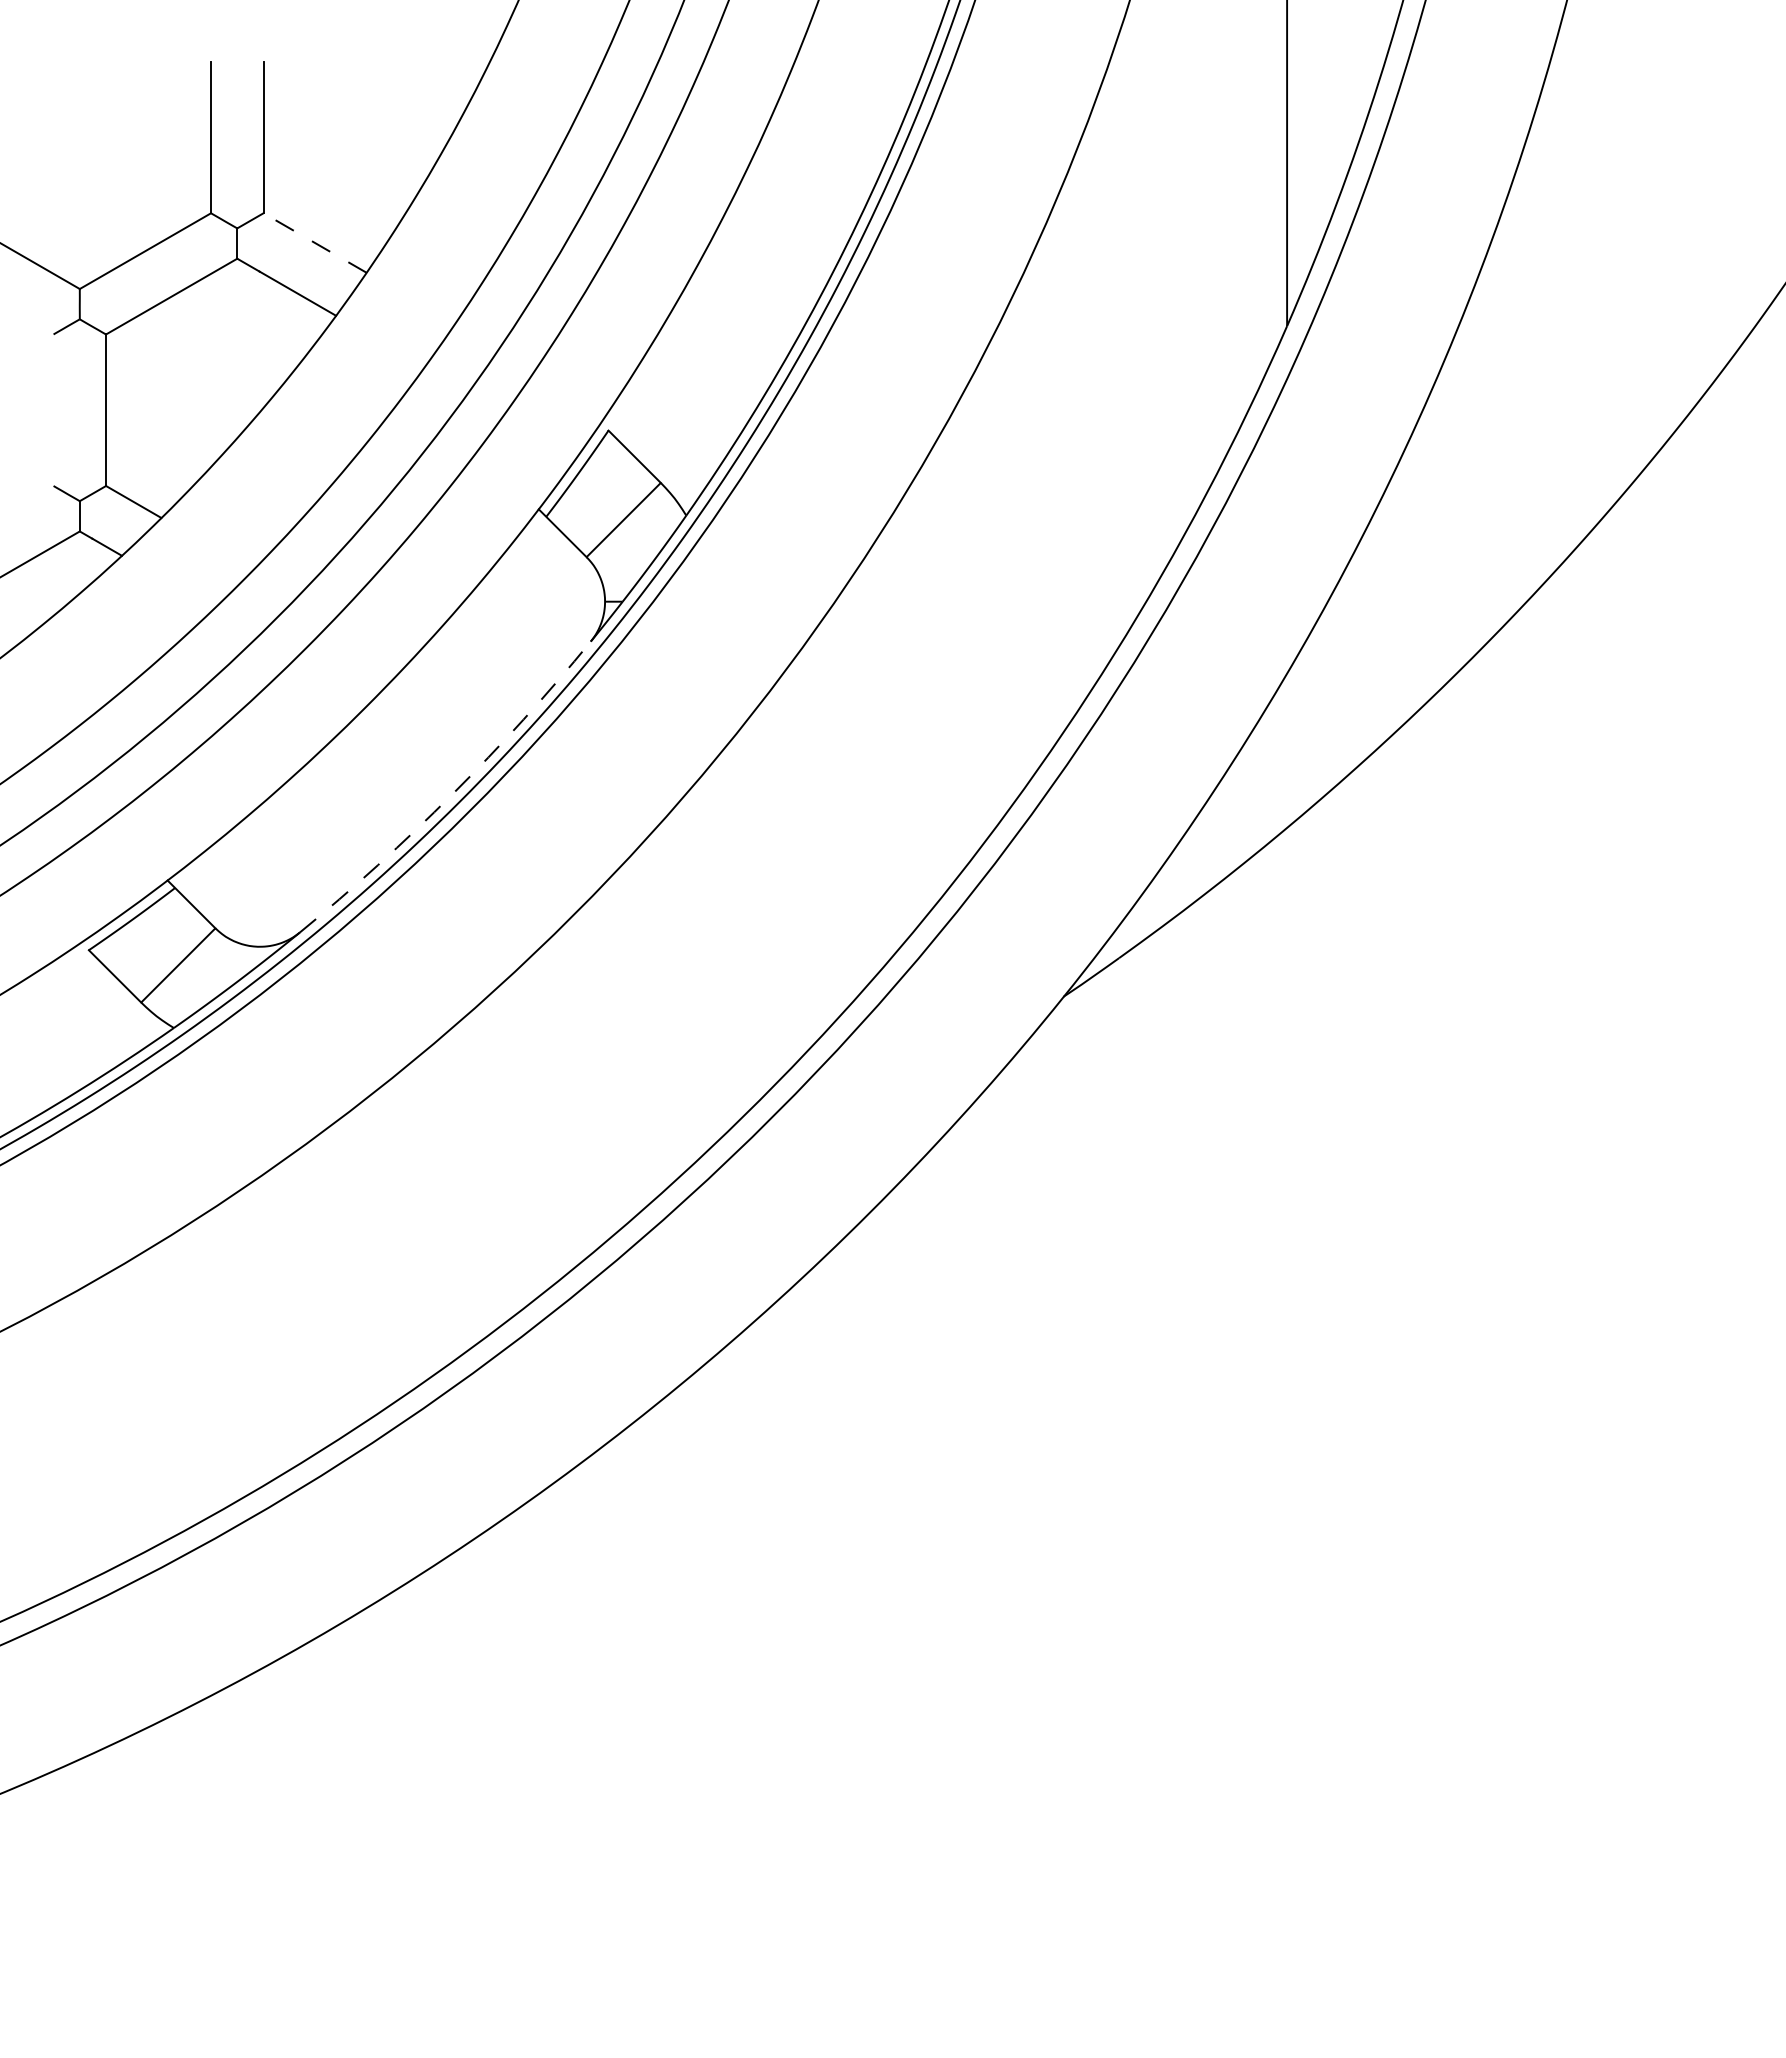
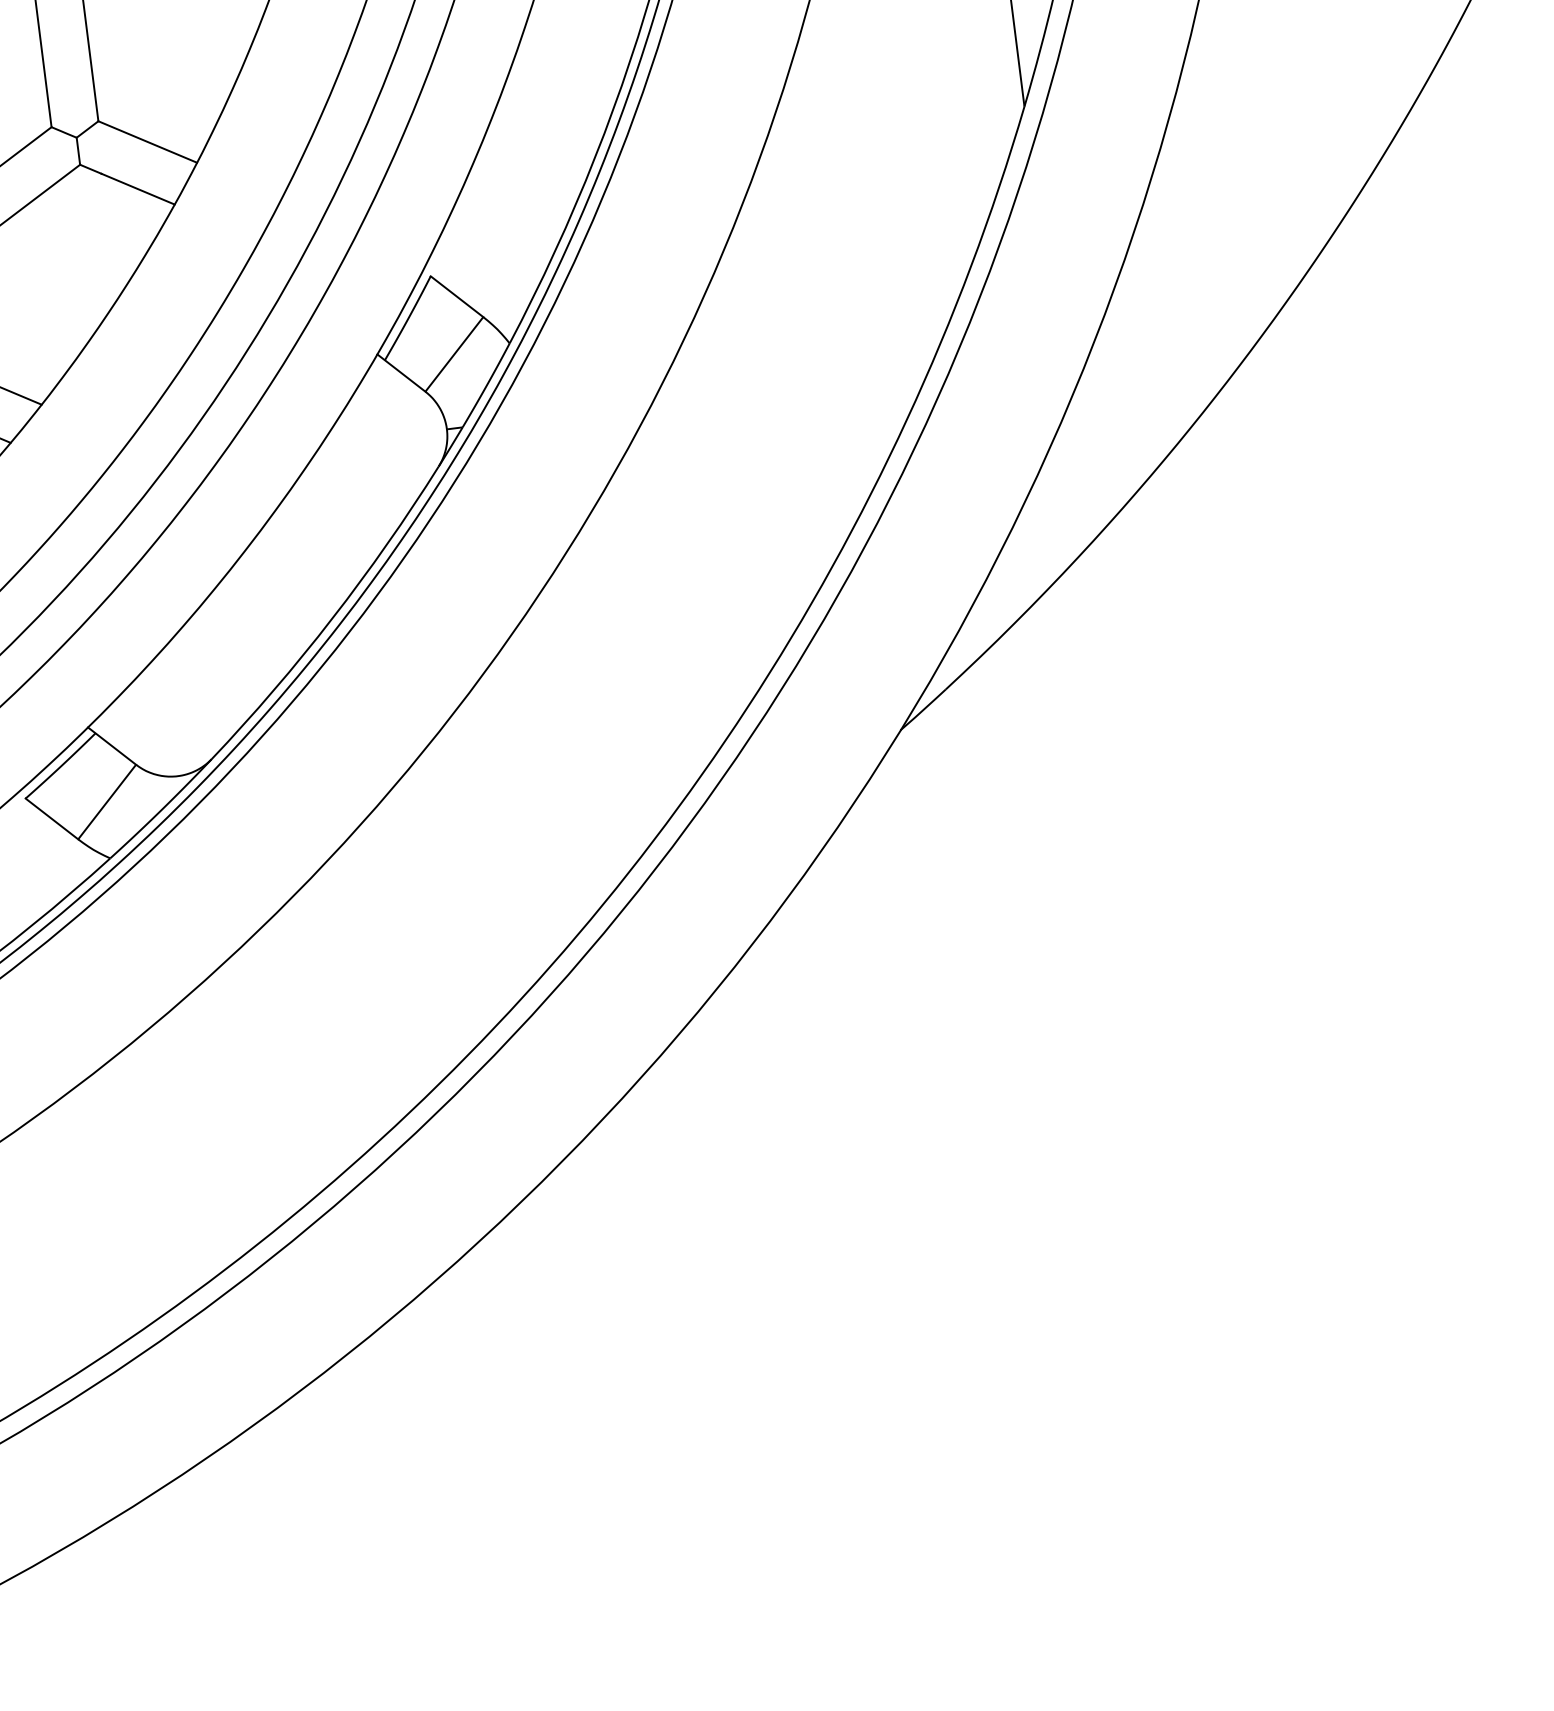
line: (314, 242) -> (147, 141), dashed -> solid
arc: (452, 794) -> (332, 618), dashed -> solid

